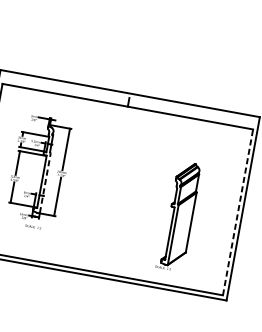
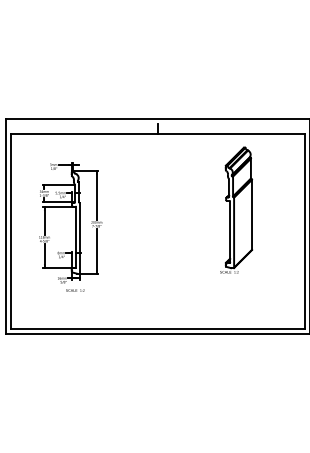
line: (45, 182) -> (80, 237), dashed -> solid
line: (238, 212) -> (305, 231), dashed -> solid
part: (178, 215) -> (236, 209), moved

